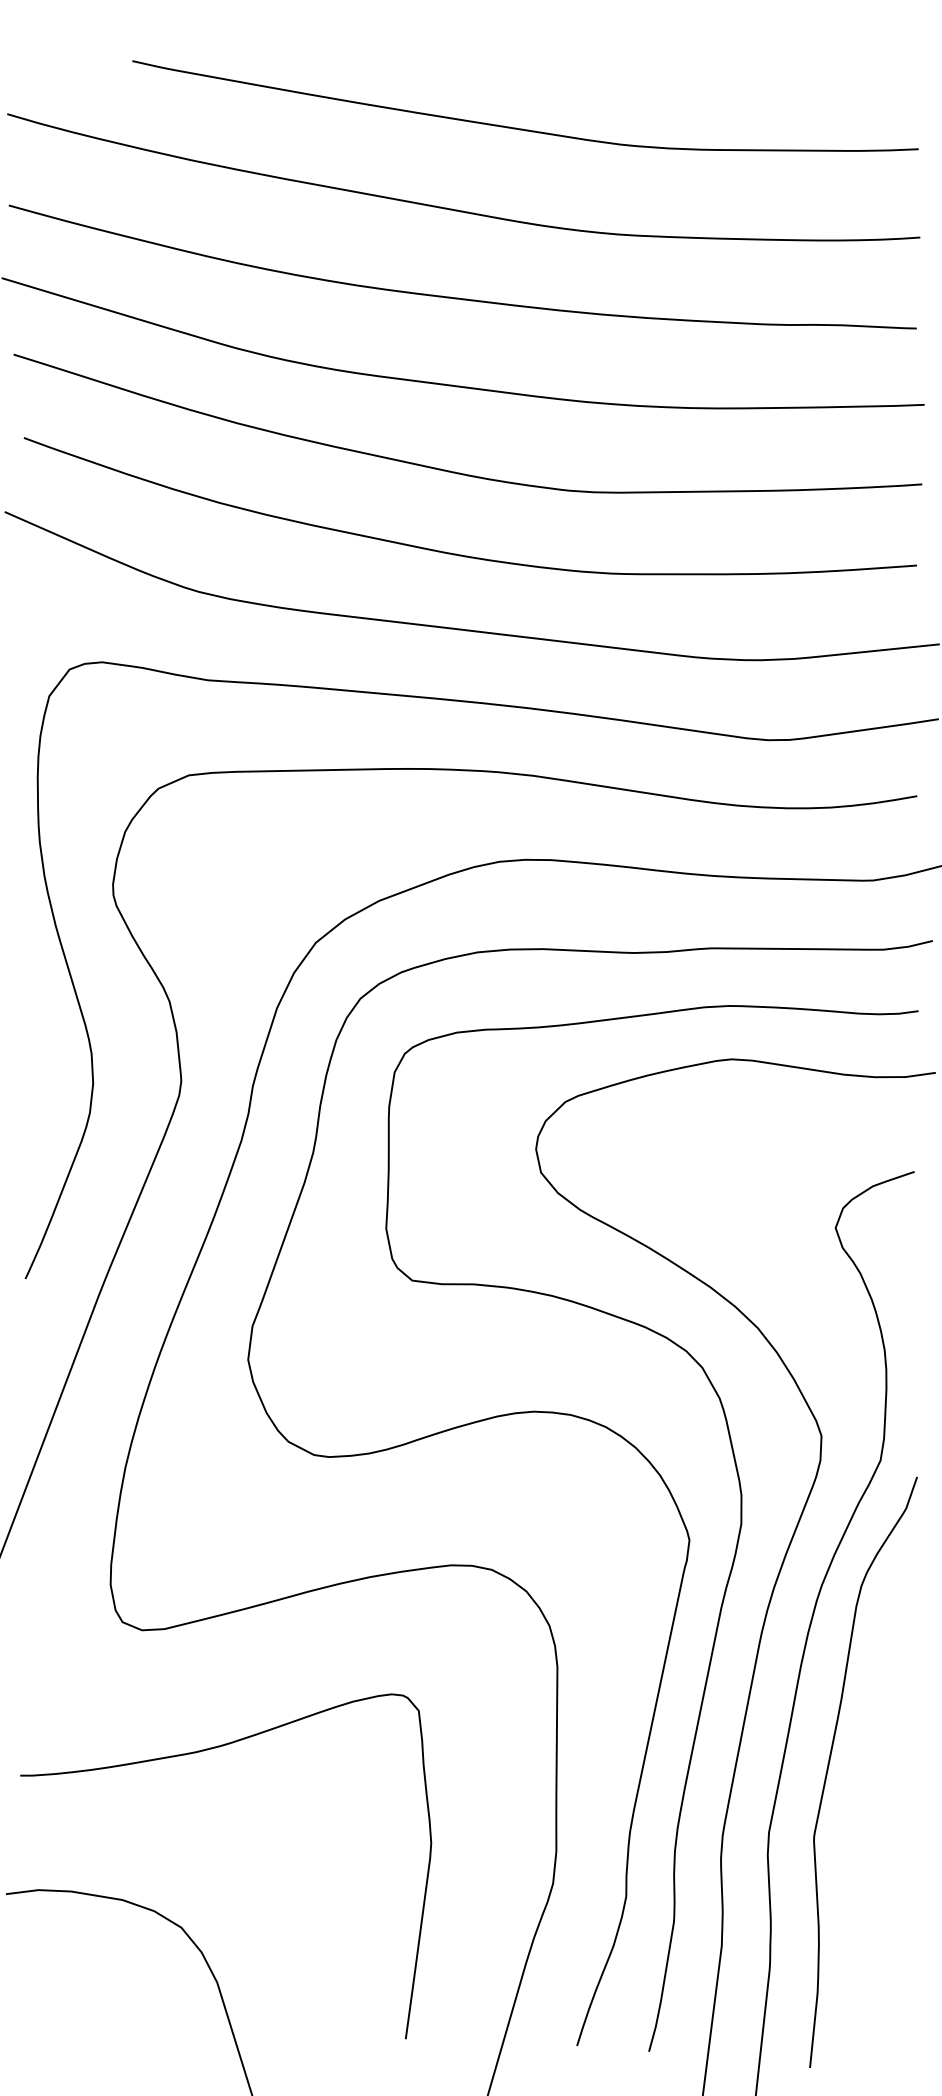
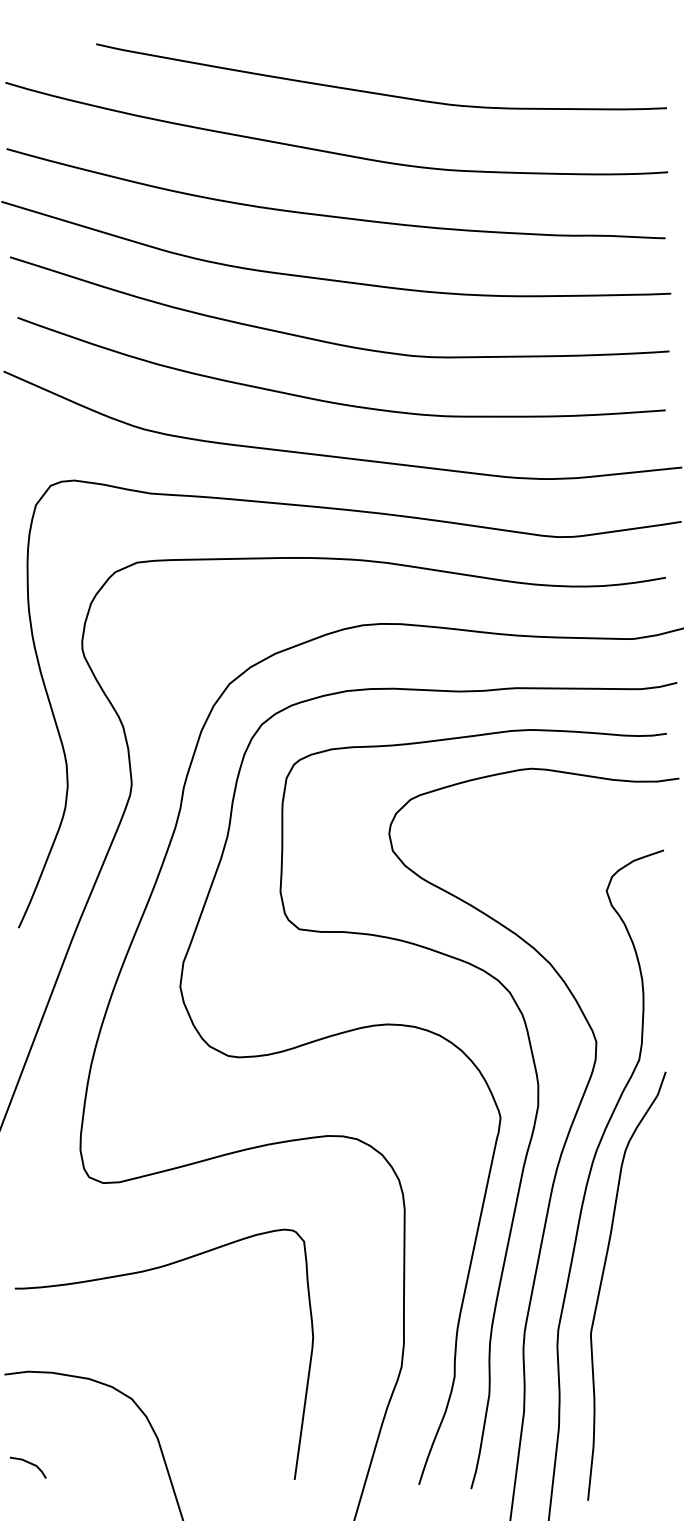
line: (39, 2016) -> (28, 1463), added

